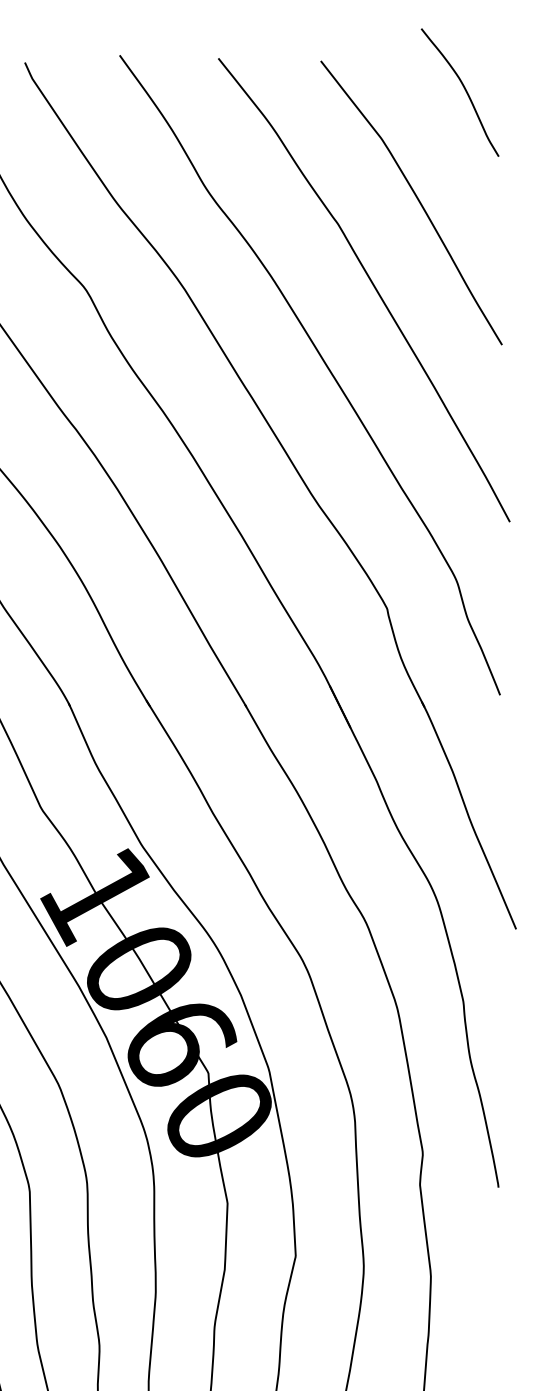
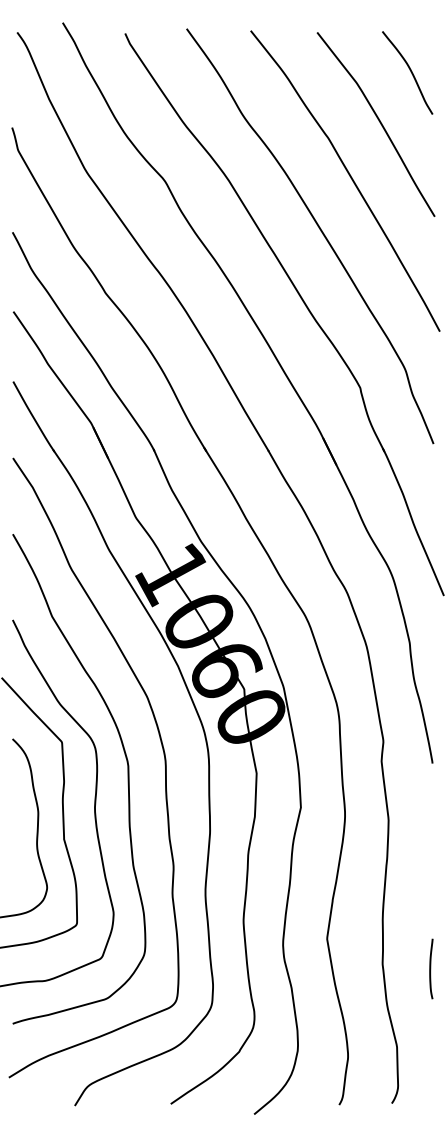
curve: (463, 88) -> (409, 70), moved

